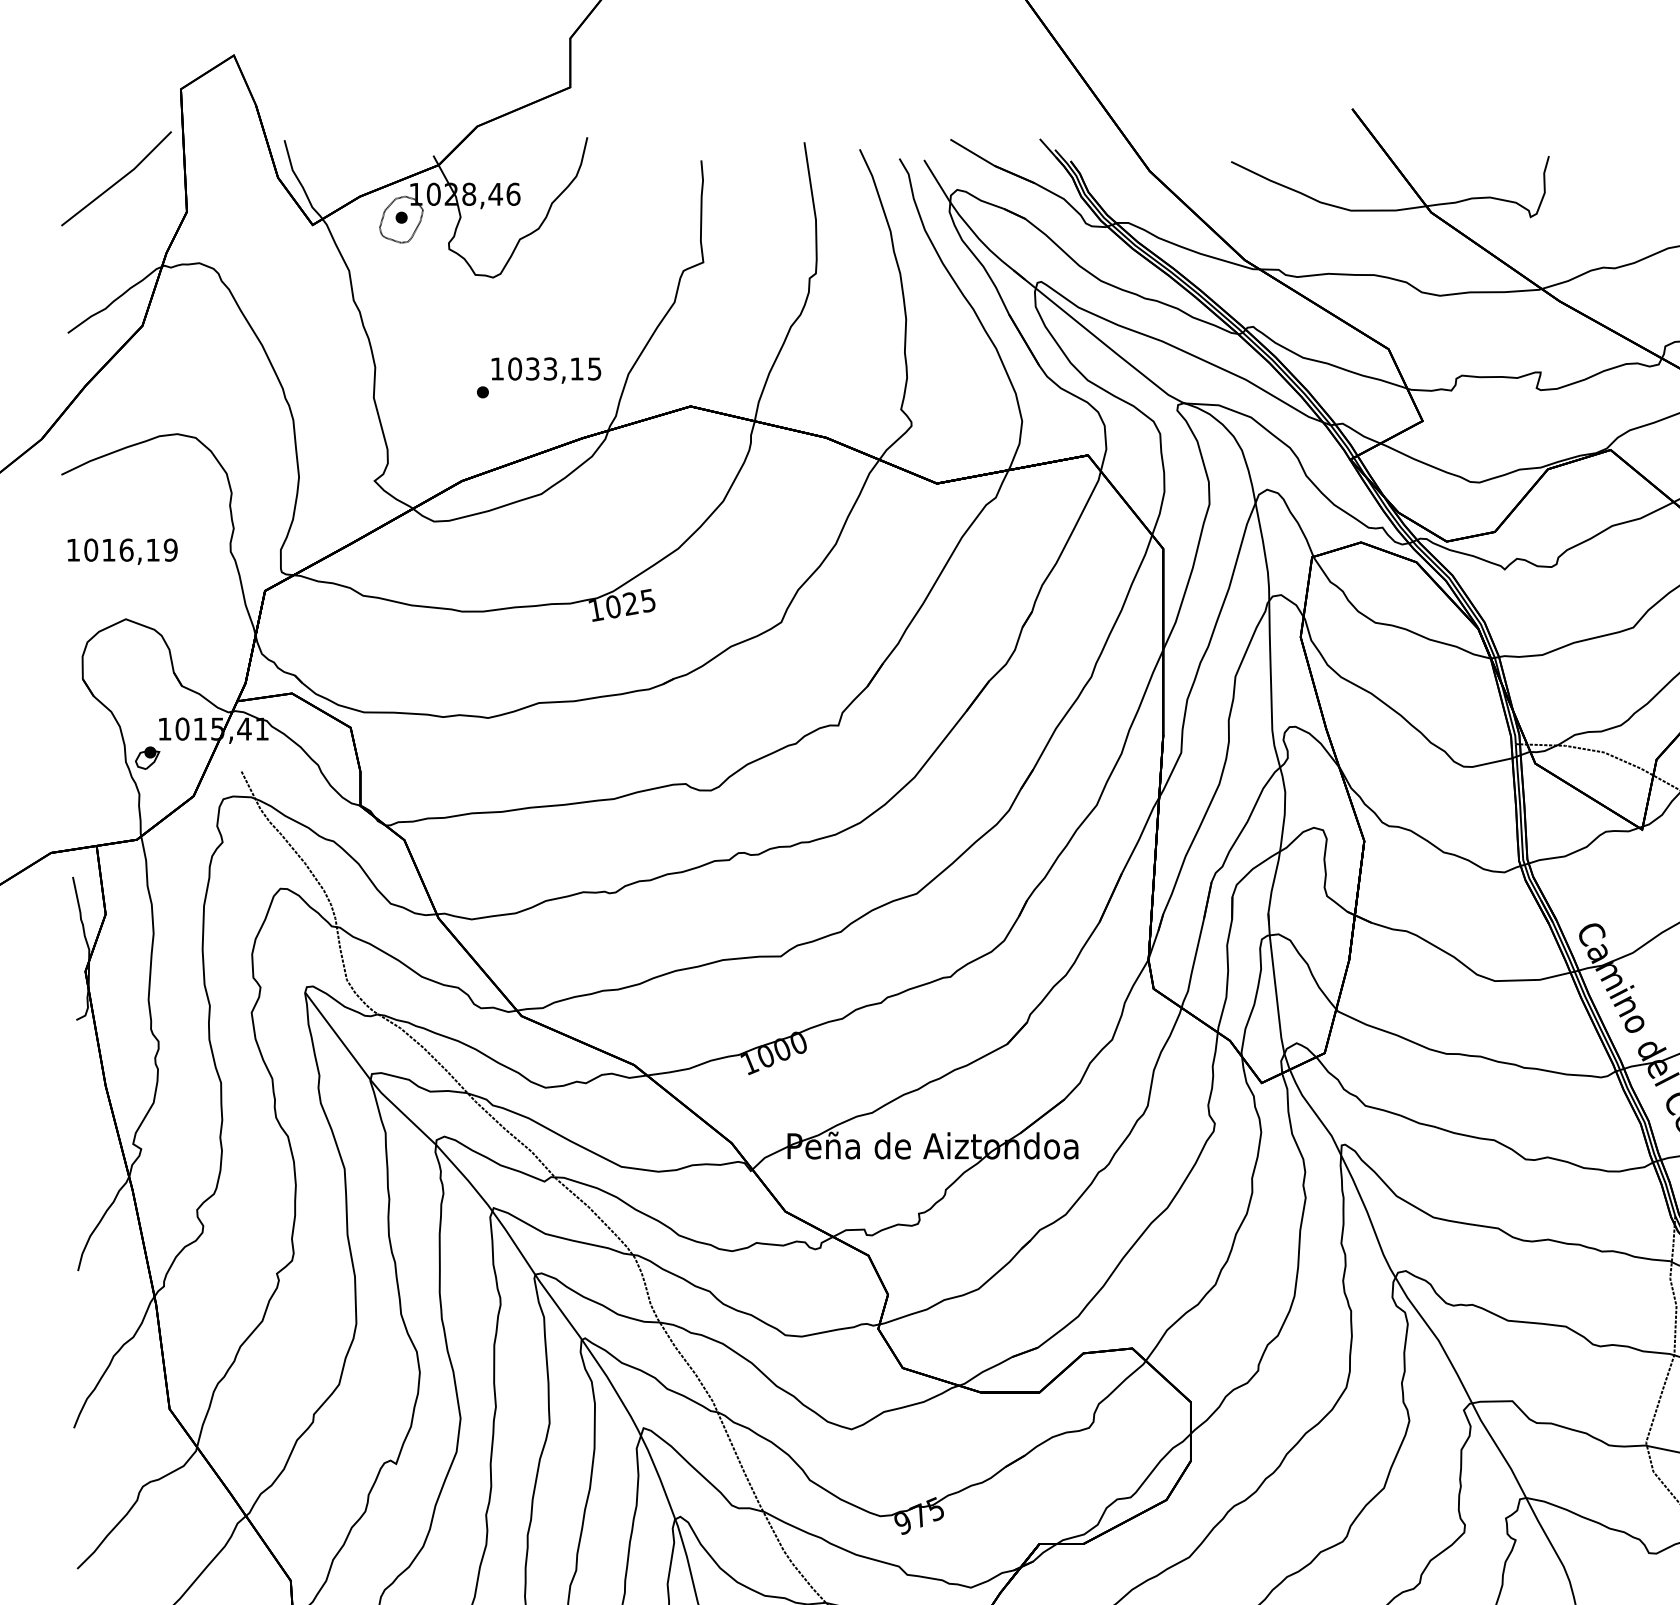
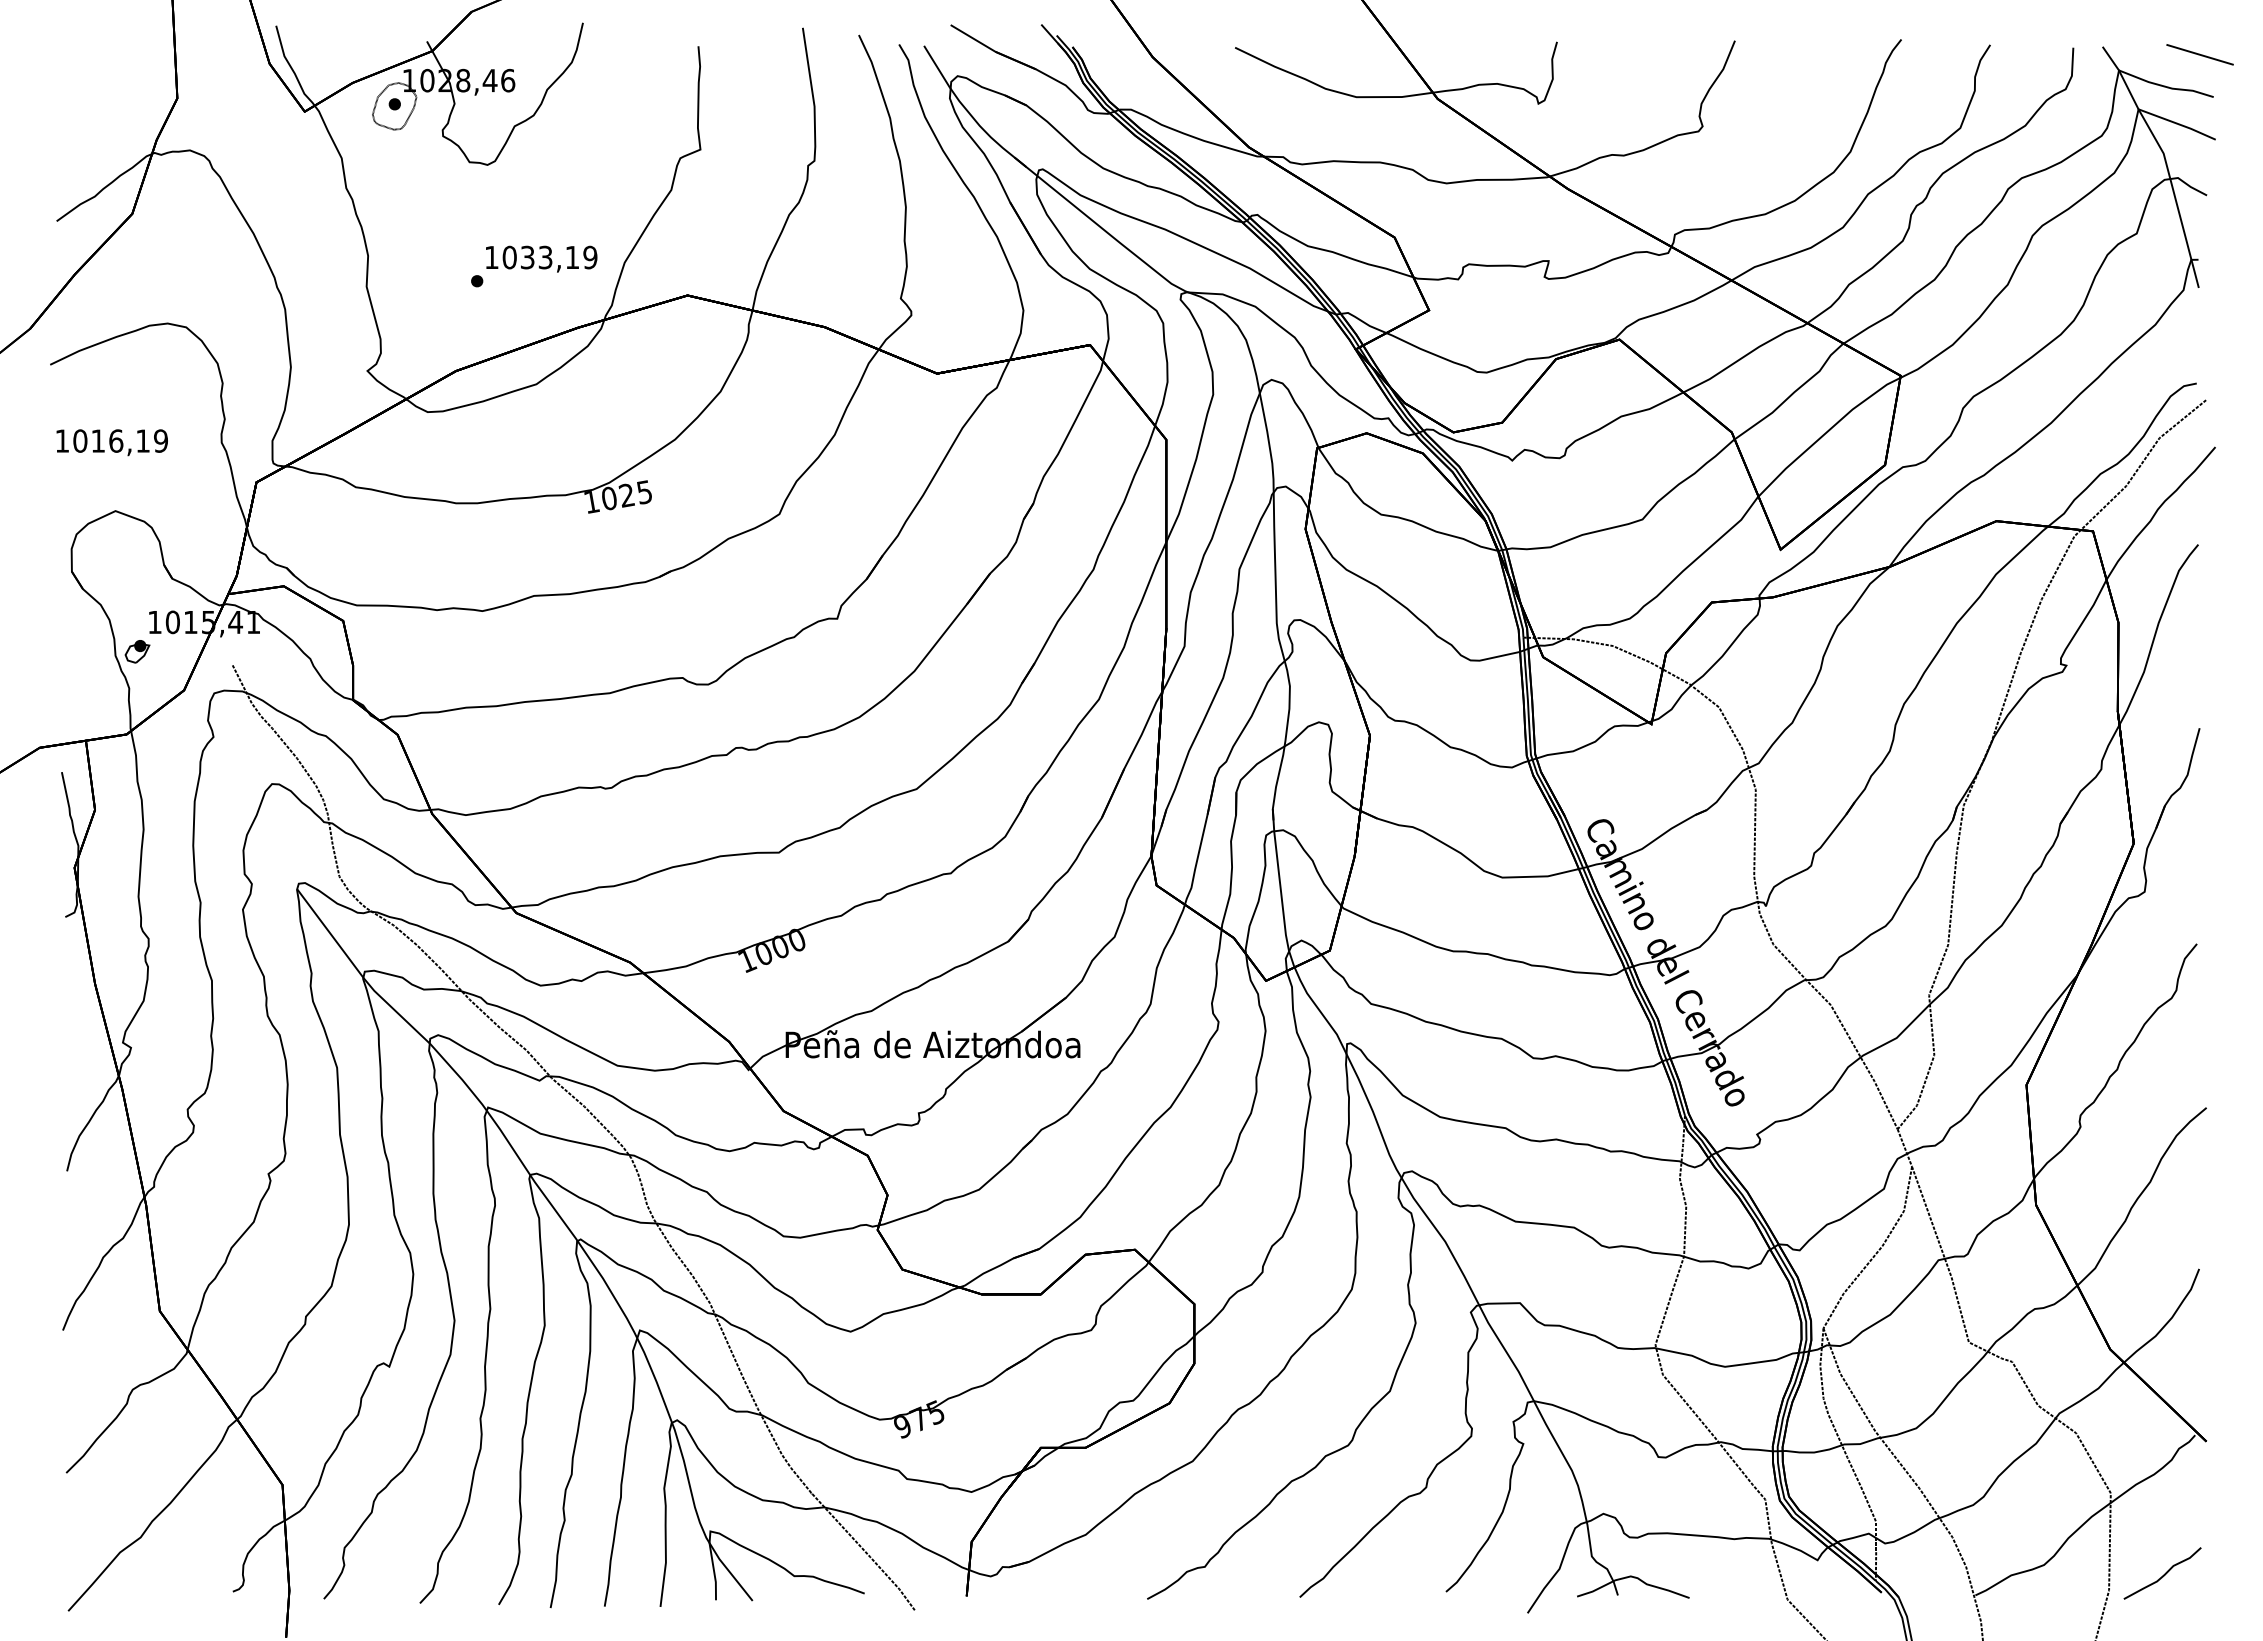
line: (118, 179) -> (108, 65), removed
text: (594, 367) -> (590, 256), 1033,15 -> 1033,19

